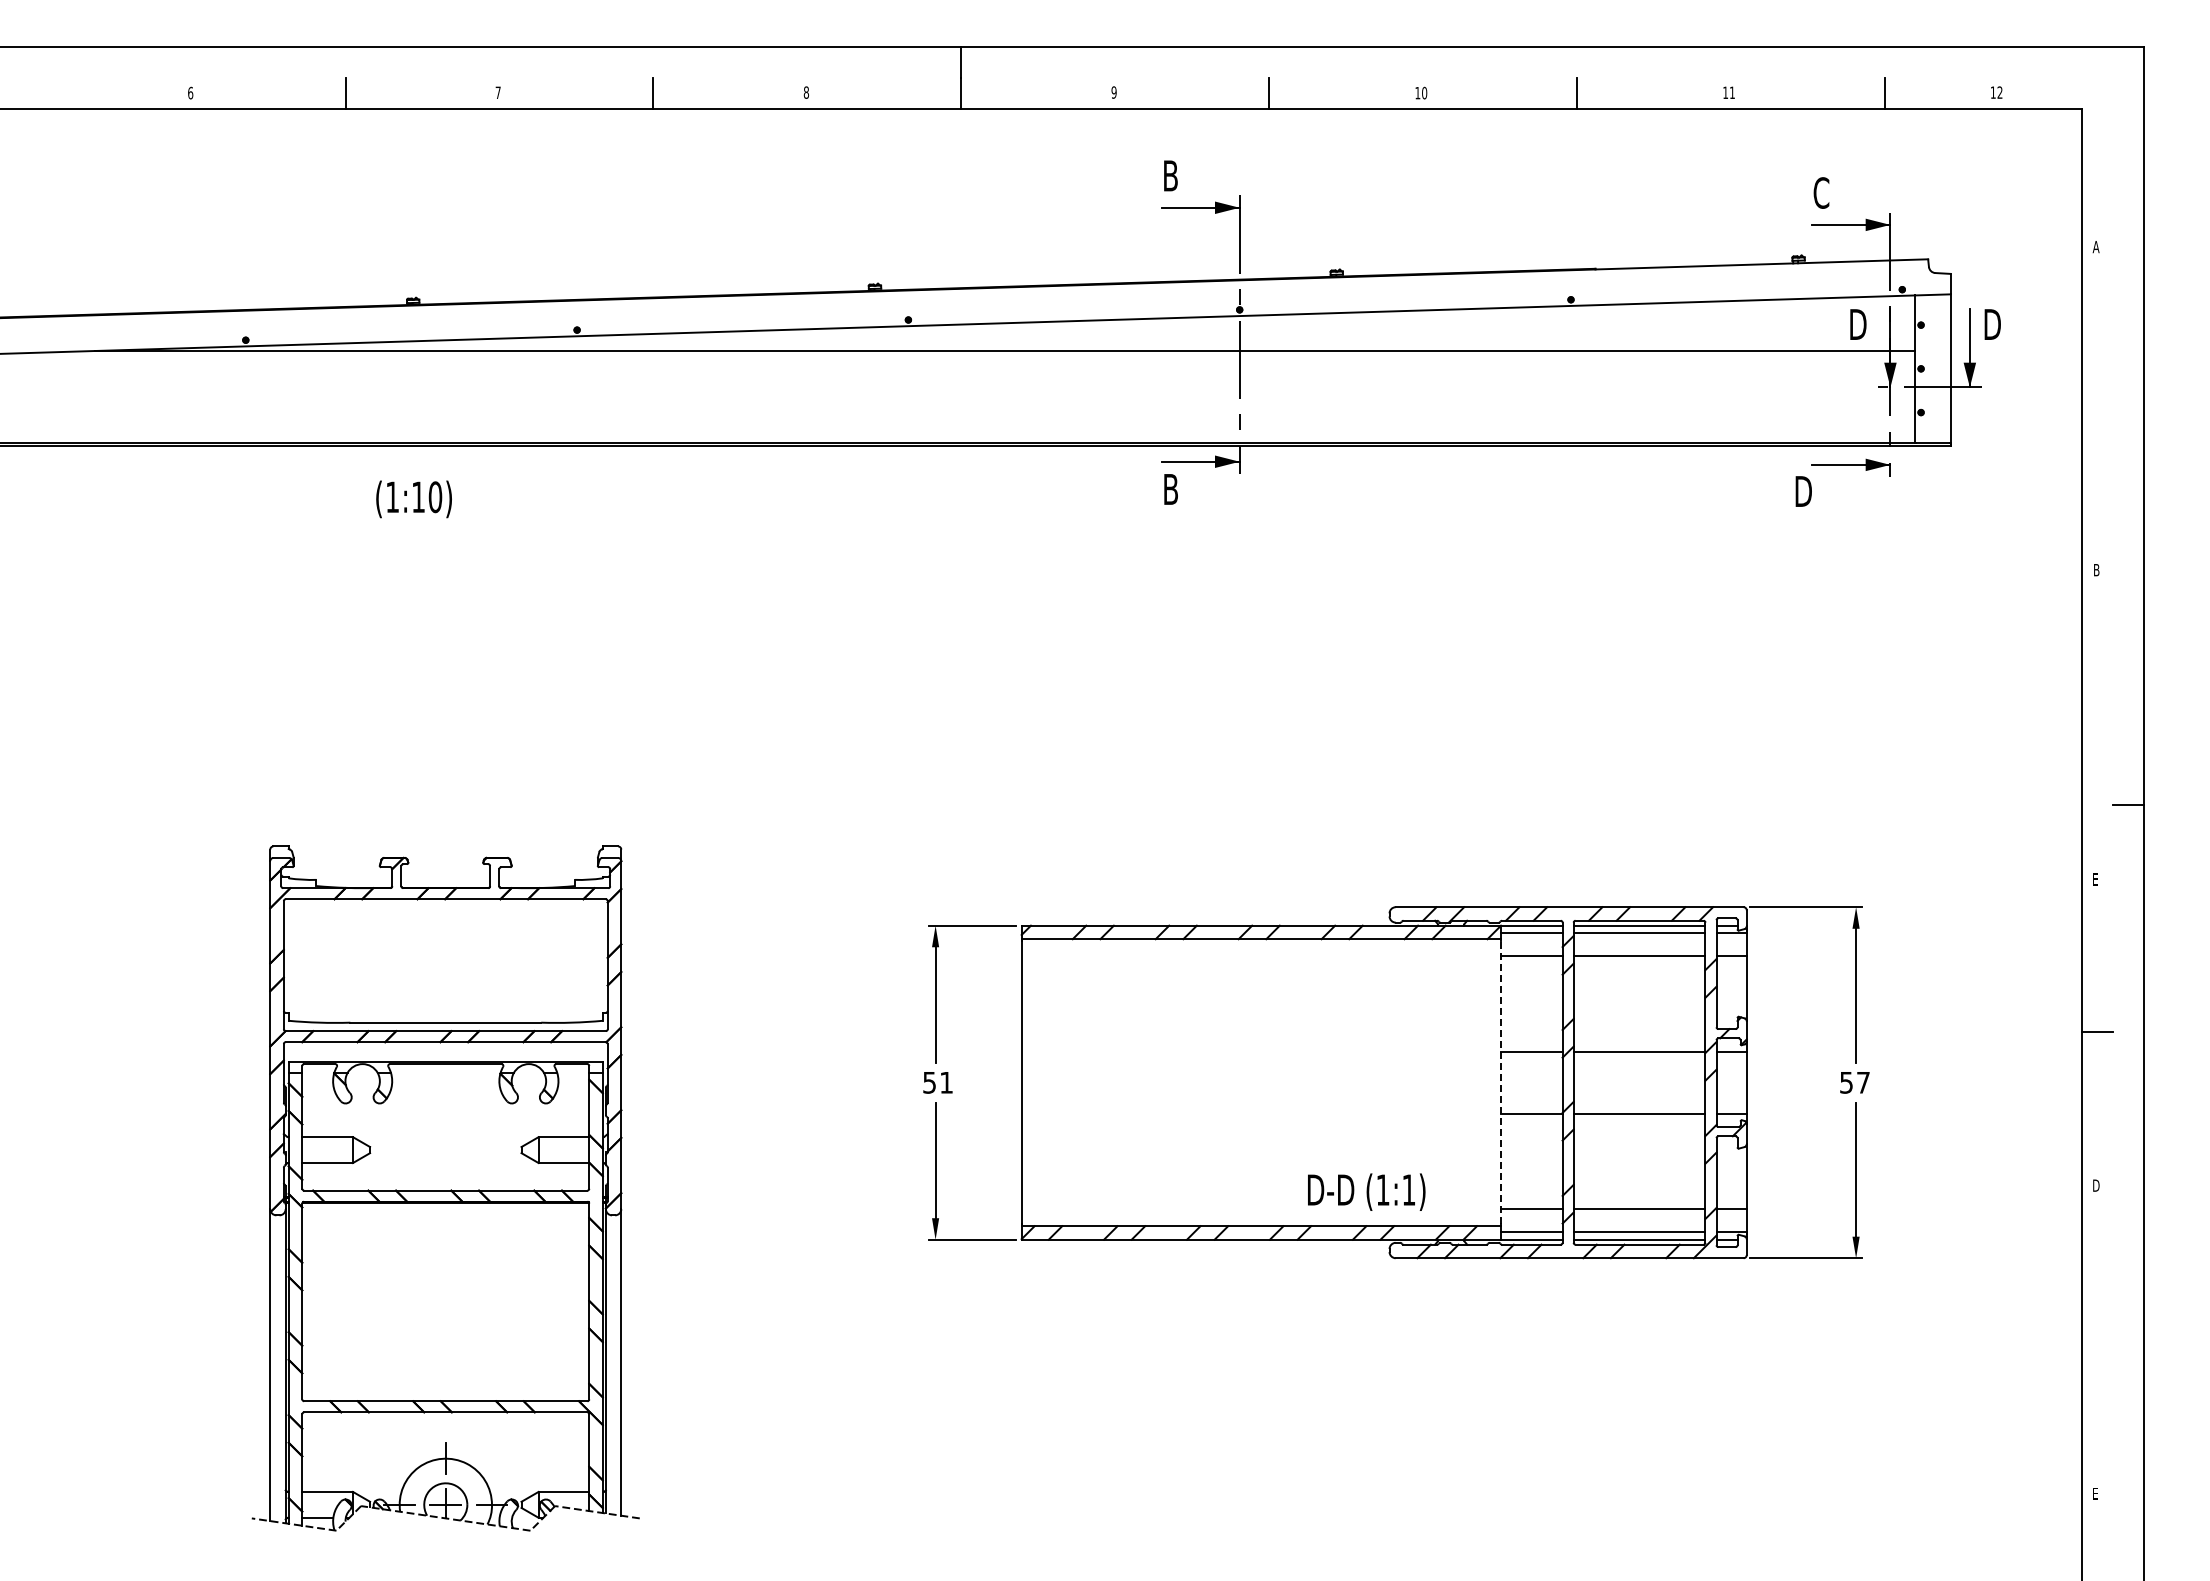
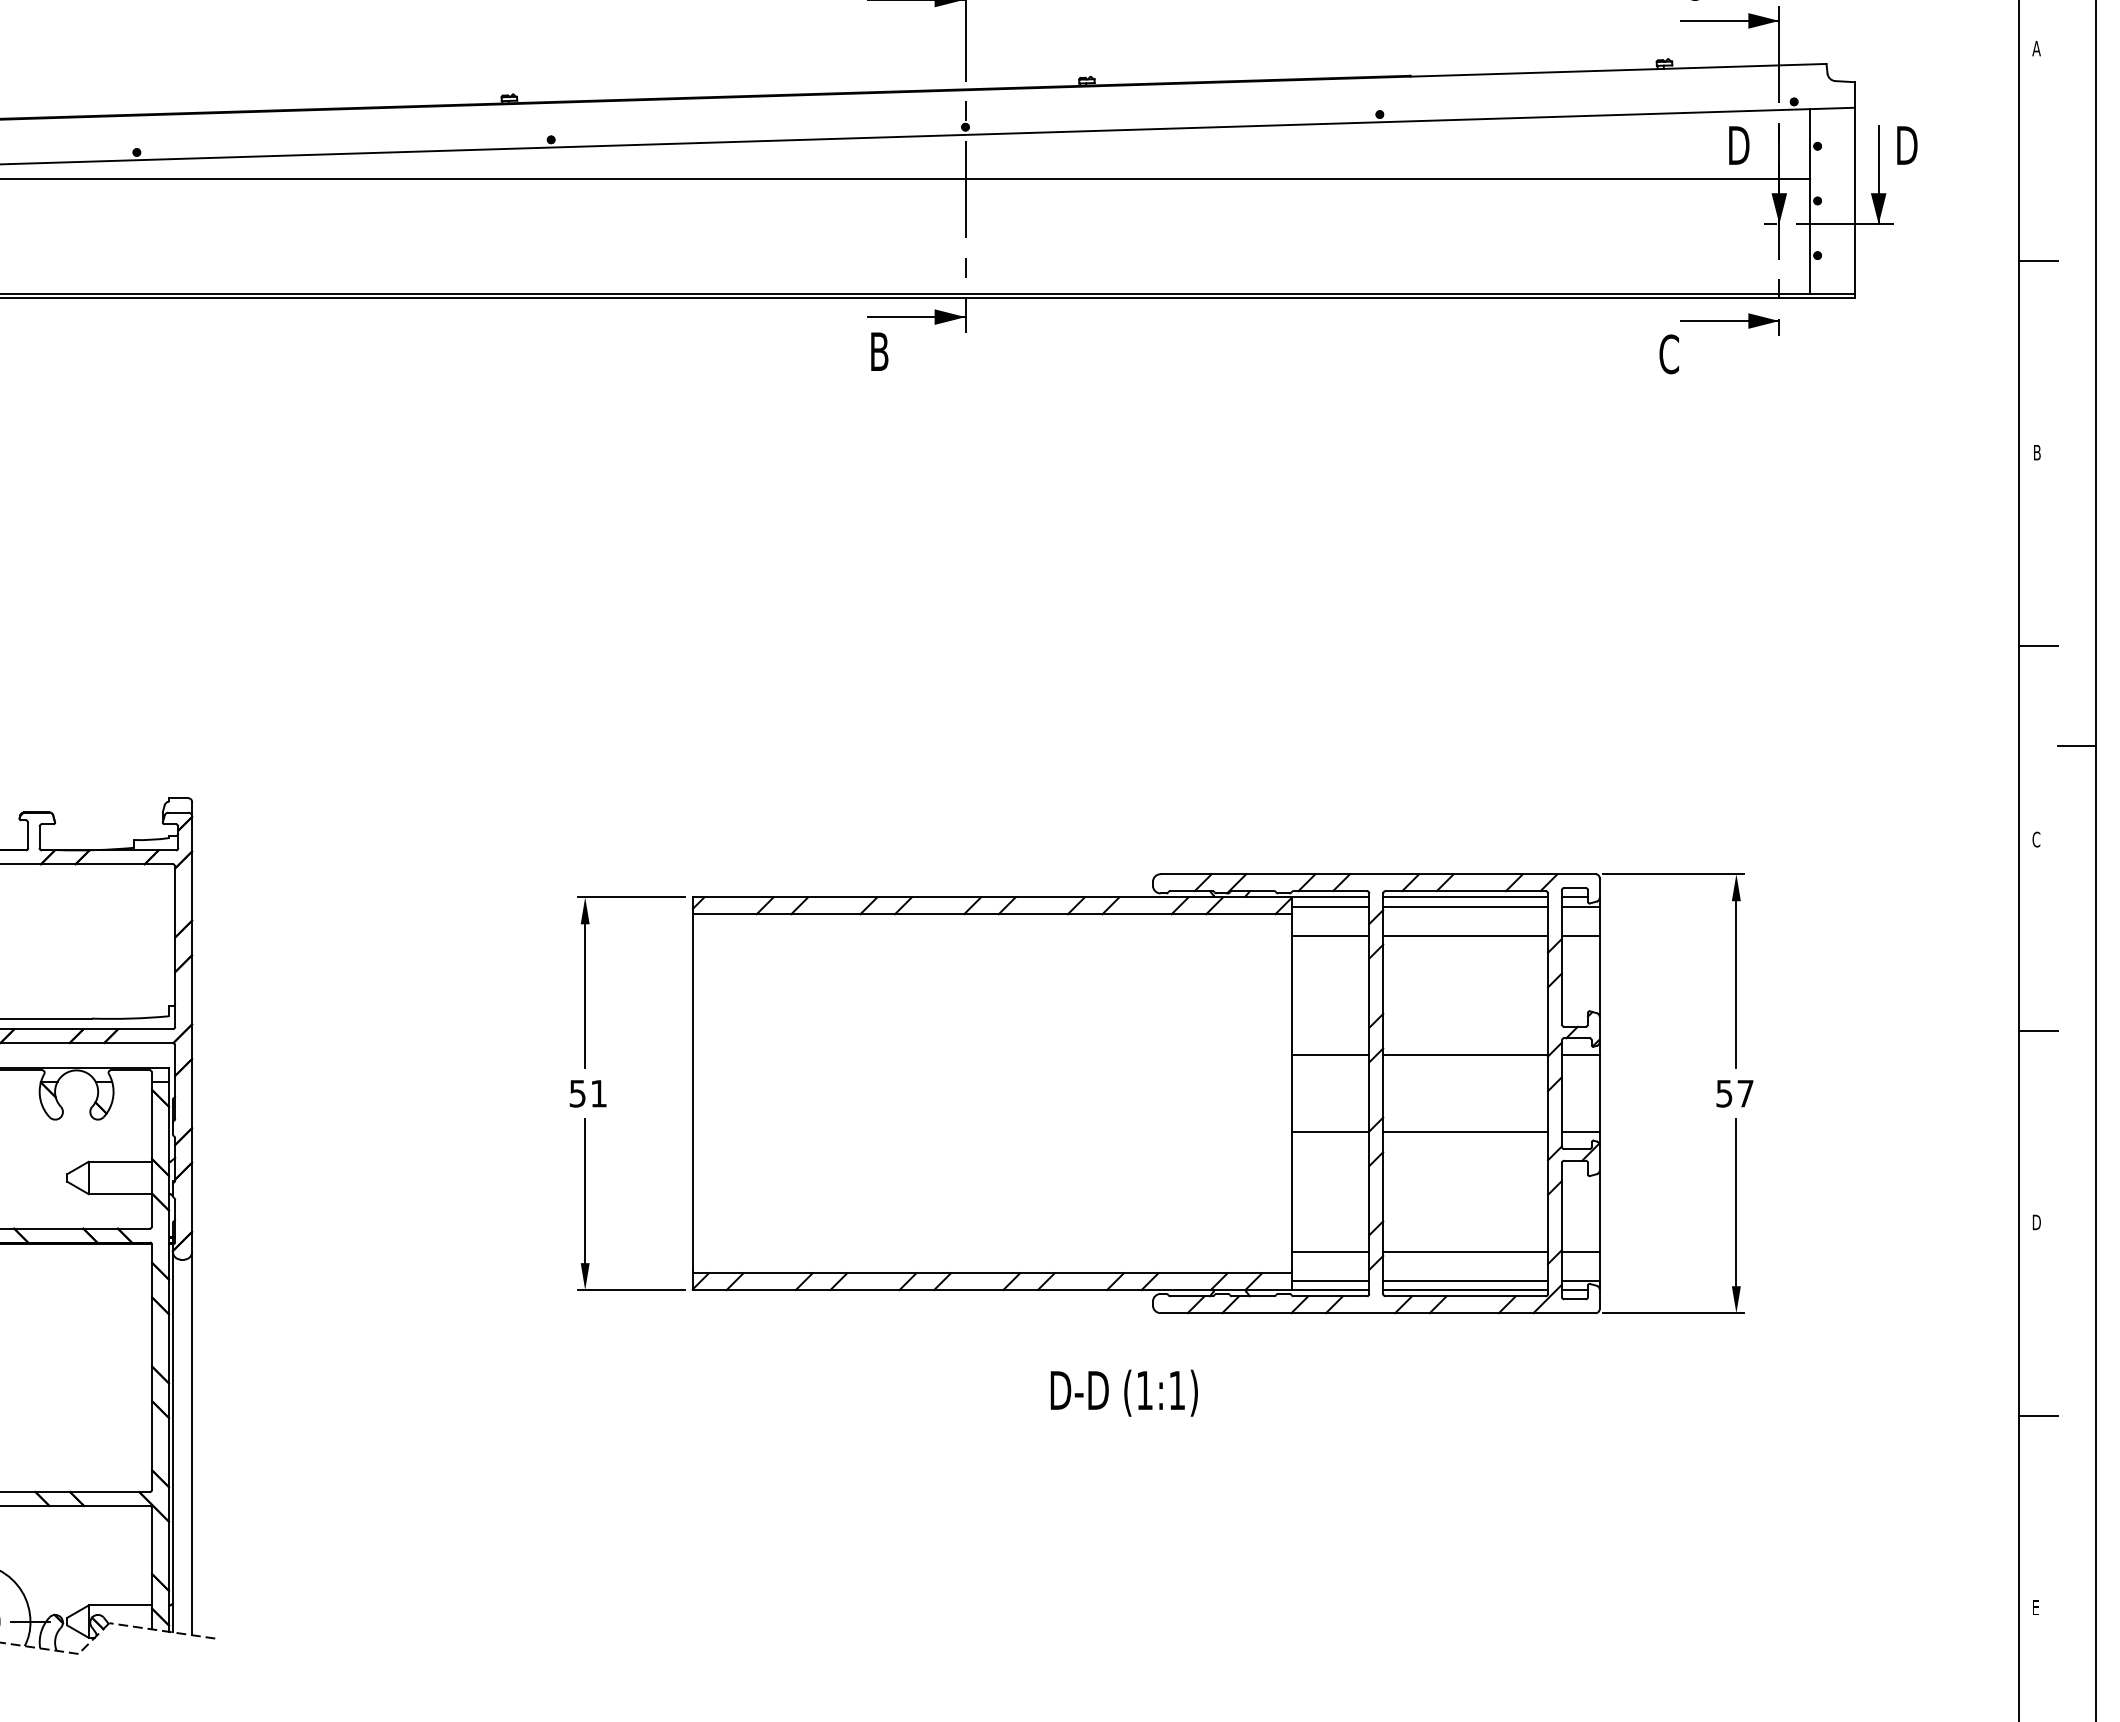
line: (2097, 416) -> (2038, 260), added
text: (1802, 491) -> (1669, 354), D -> C
line: (2097, 724) -> (2038, 645), added
text: (2095, 879) -> (2035, 839), E -> C
line: (1501, 1082) -> (1292, 1093), dashed -> solid
text: (1366, 1191) -> (1124, 1392), moved
line: (2097, 1340) -> (2038, 1416), added

